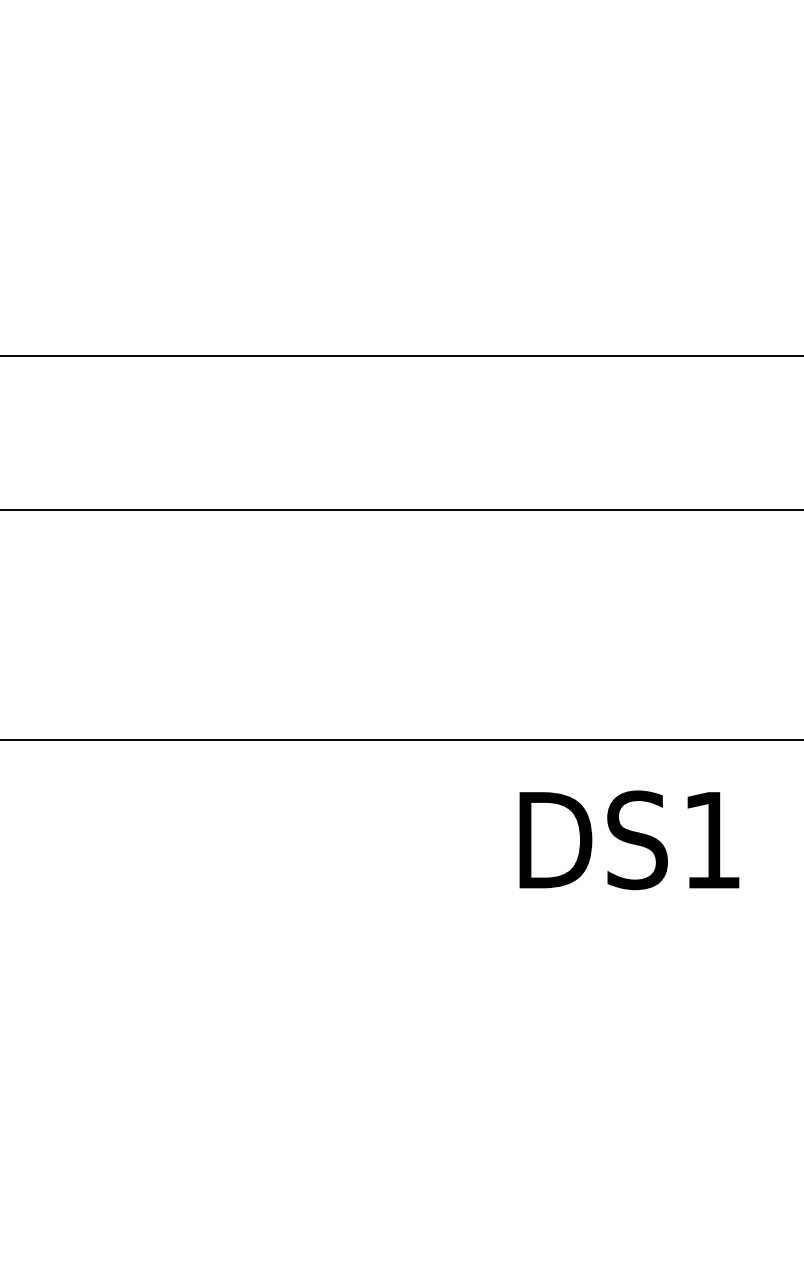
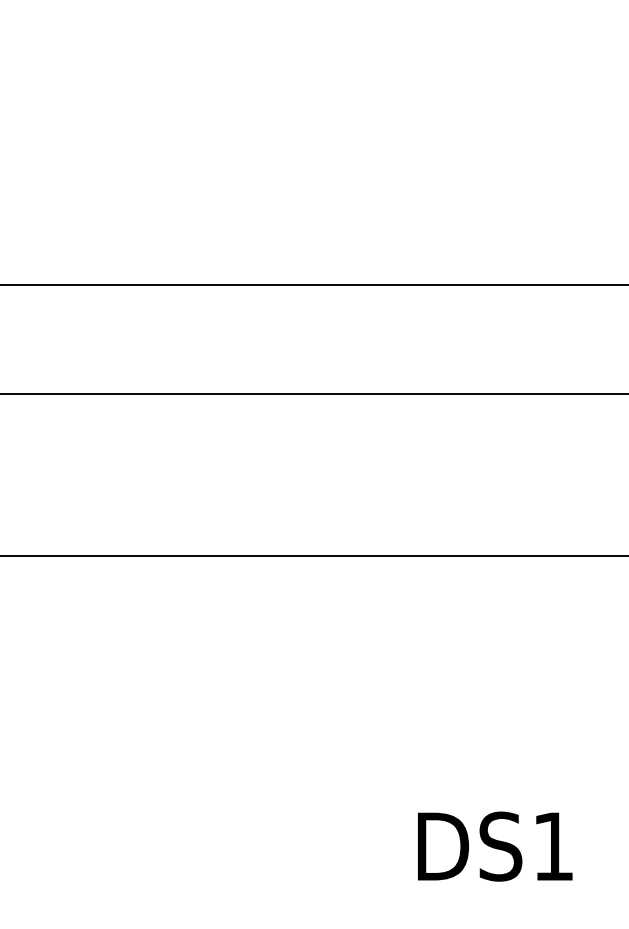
text: (629, 840) -> (495, 846), moved

